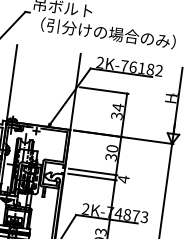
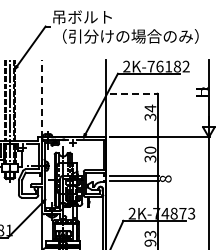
line: (11, 83) -> (41, 99), solid -> dashed
line: (104, 90) -> (134, 93), solid -> dashed
text: (123, 178) -> (165, 178), 4 -> 8

